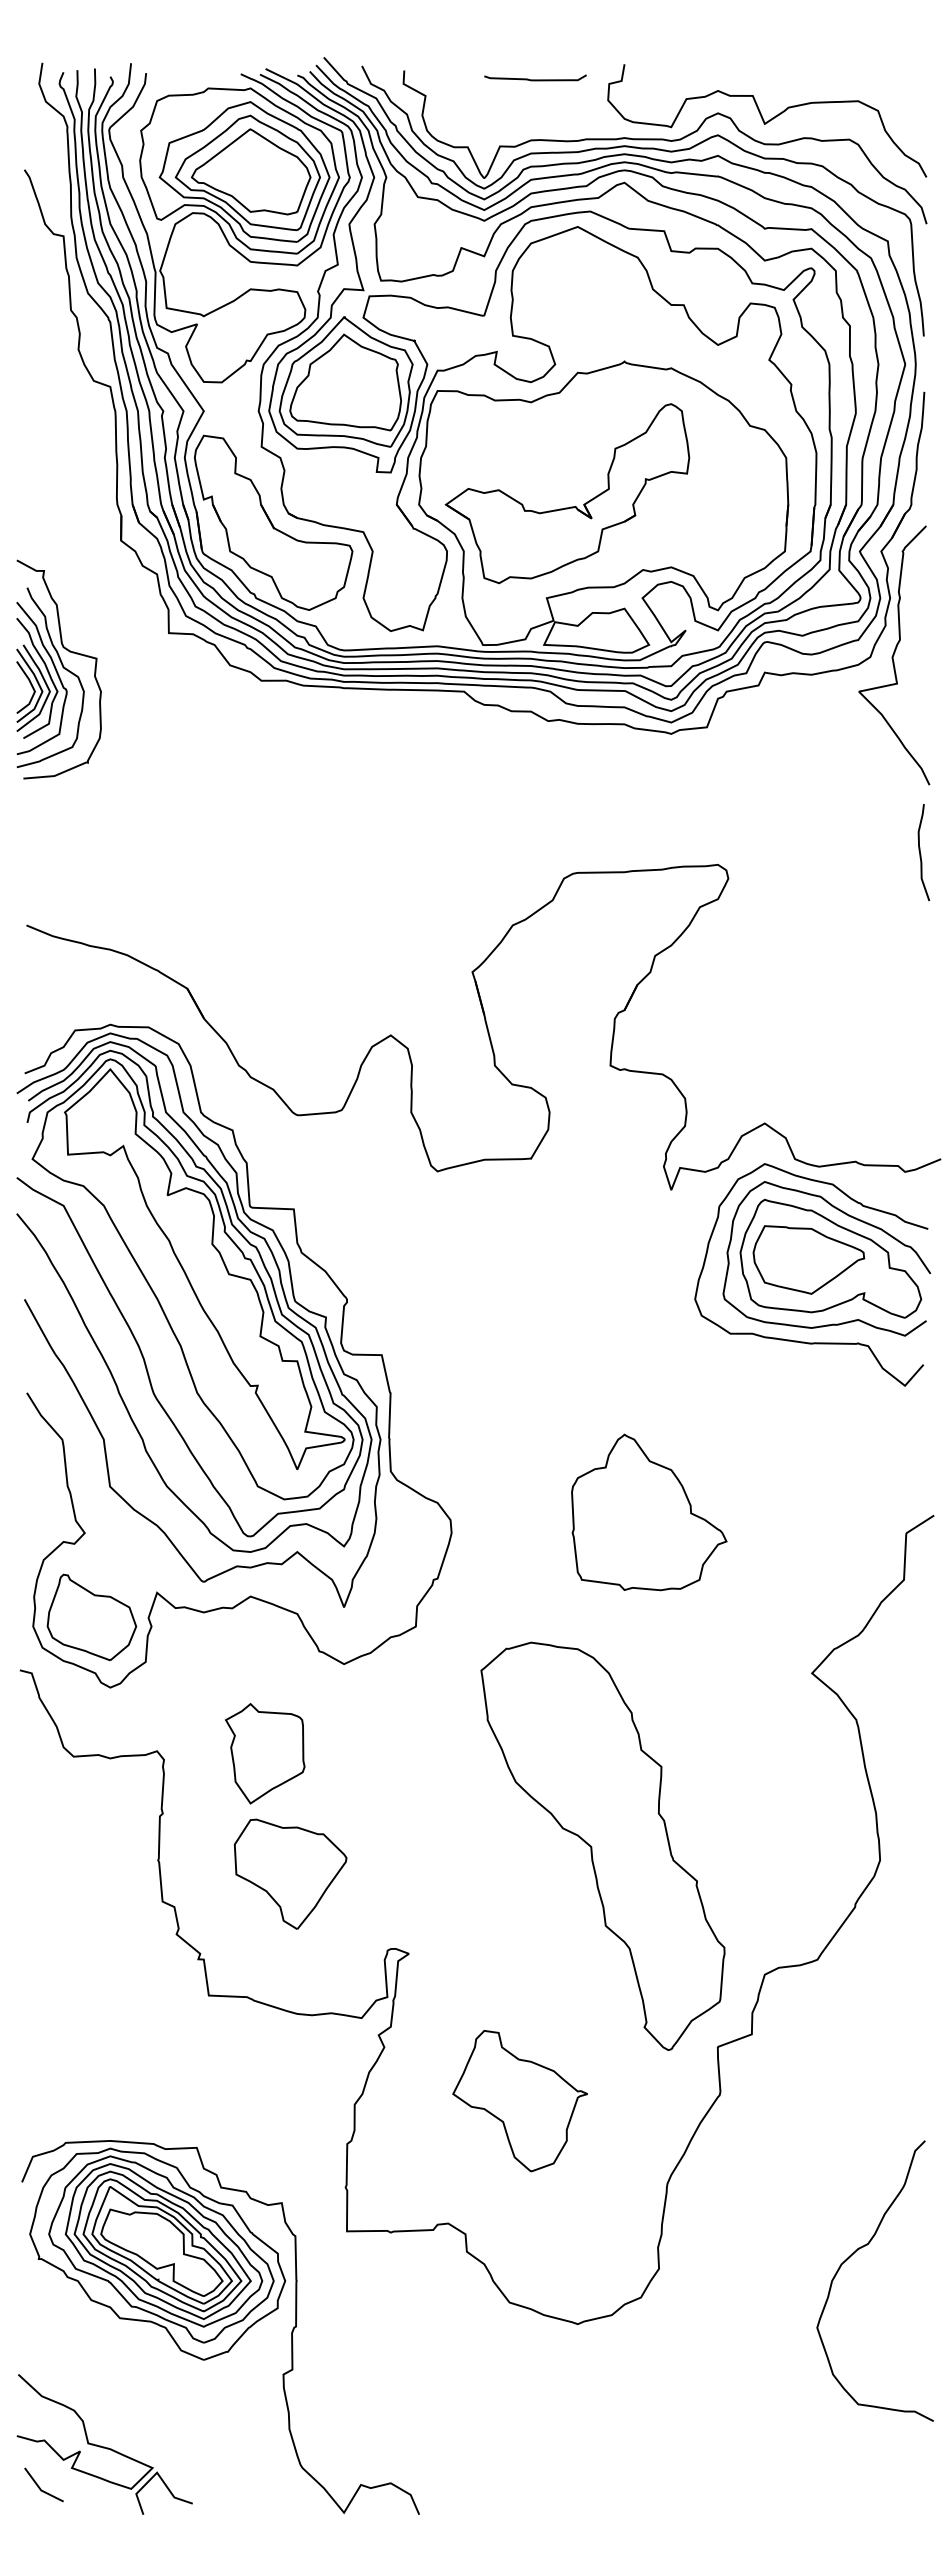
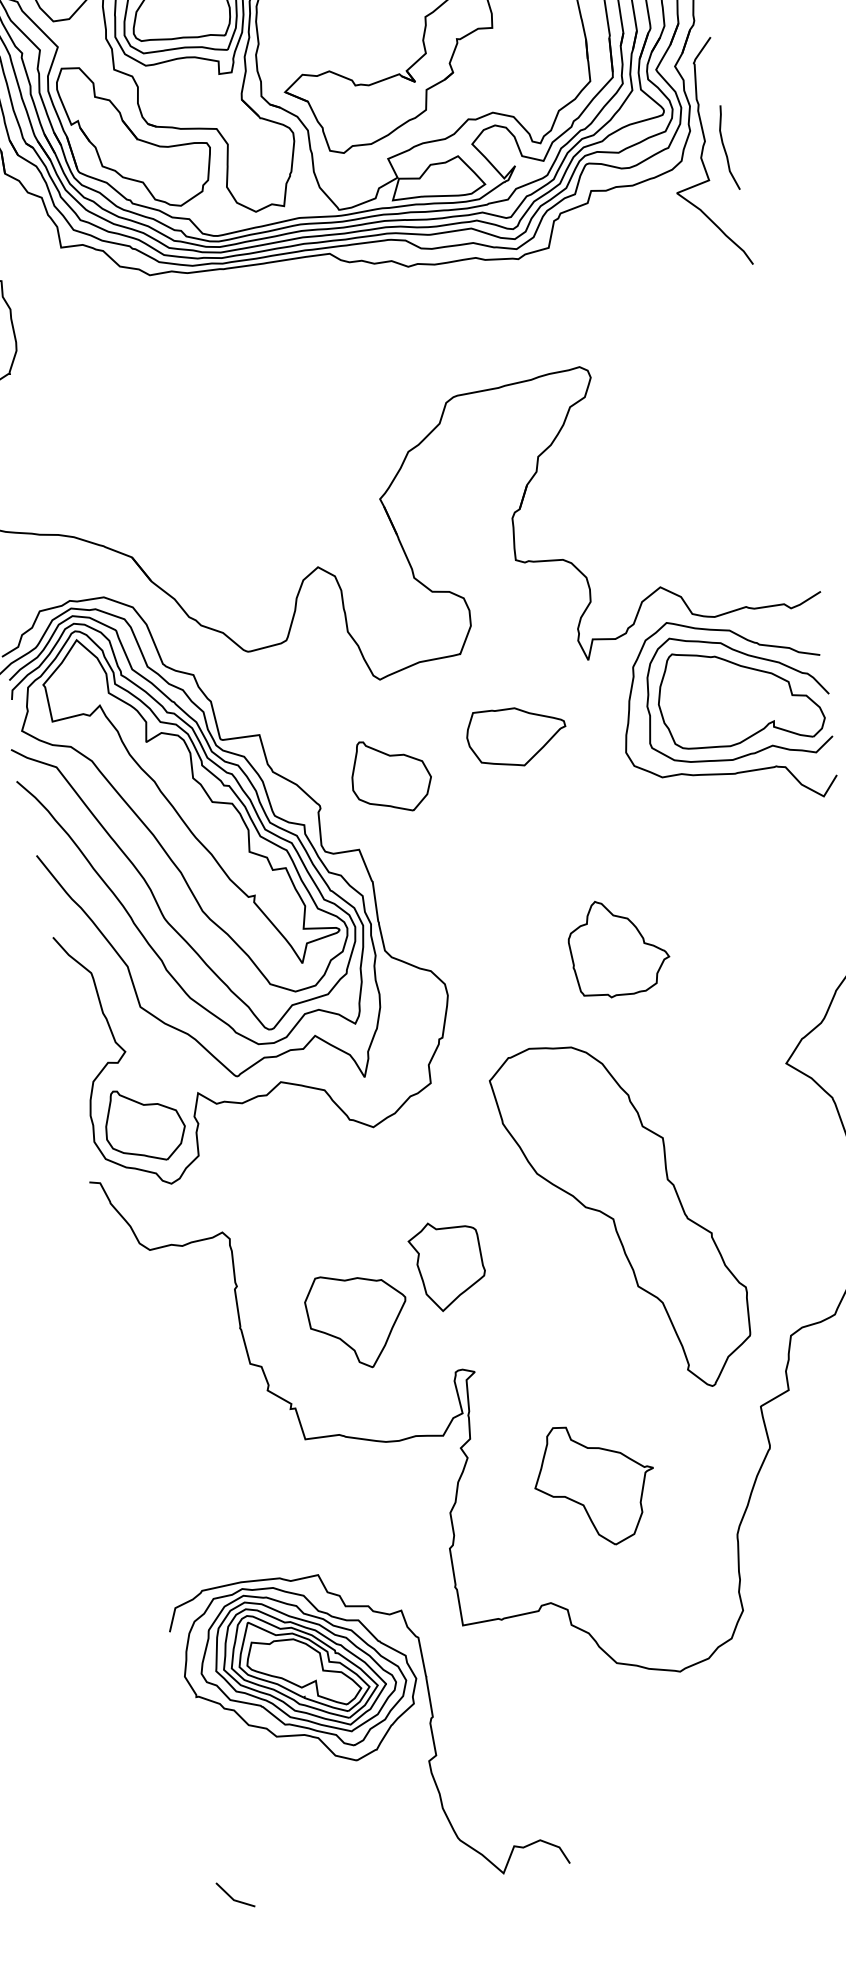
curve: (921, 854) -> (726, 150), moved
part: (808, 1259) -> (516, 735), moved
part: (430, 1278) -> (390, 774), added
part: (649, 1512) -> (618, 947), size x0.7
part: (265, 1753) -> (448, 1264), moved
part: (602, 1845) -> (623, 1216), moved
part: (104, 2444) -> (282, 1850), removed

